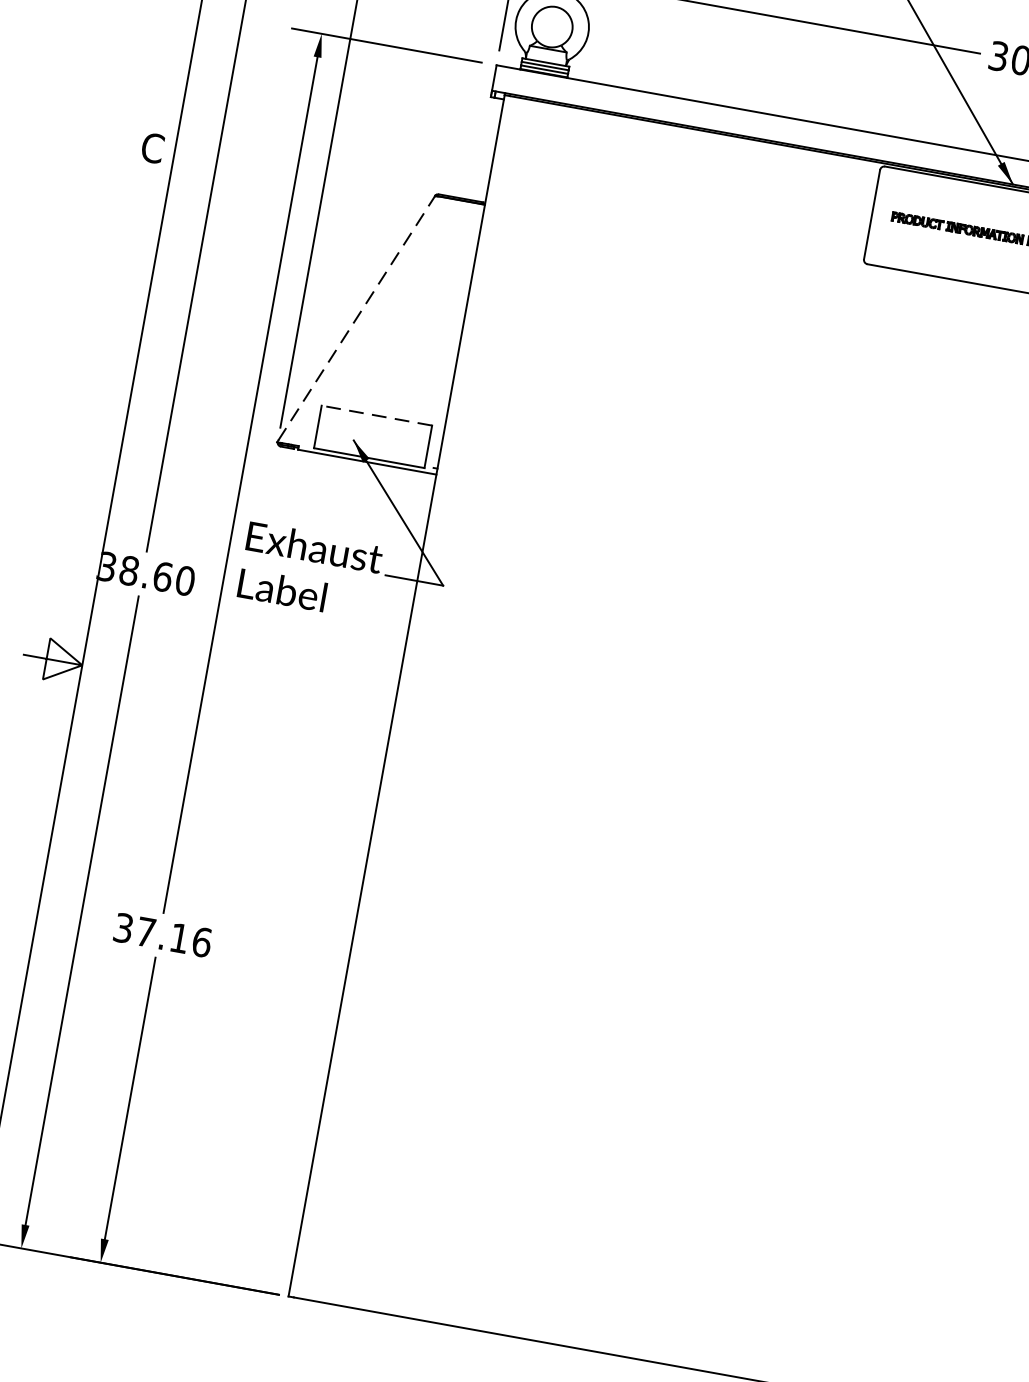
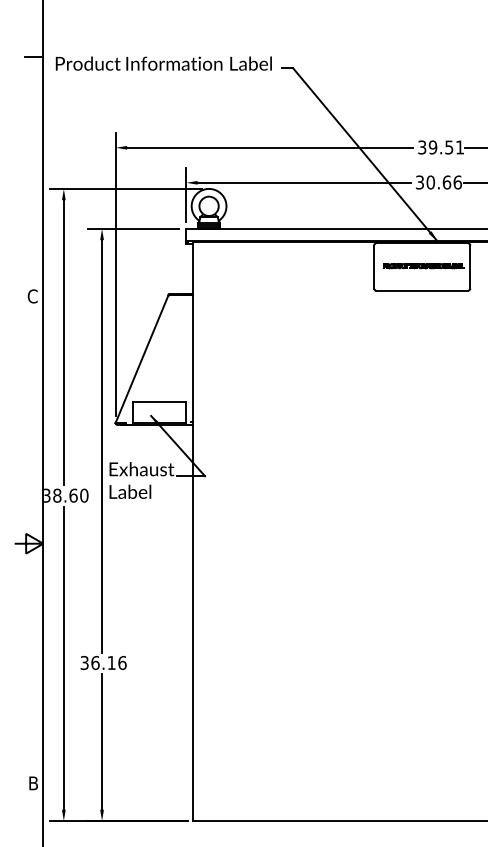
line: (357, 317) -> (142, 358), dashed -> solid
line: (376, 415) -> (159, 402), dashed -> solid
text: (146, 931) -> (95, 662), 37.16 -> 36.16

